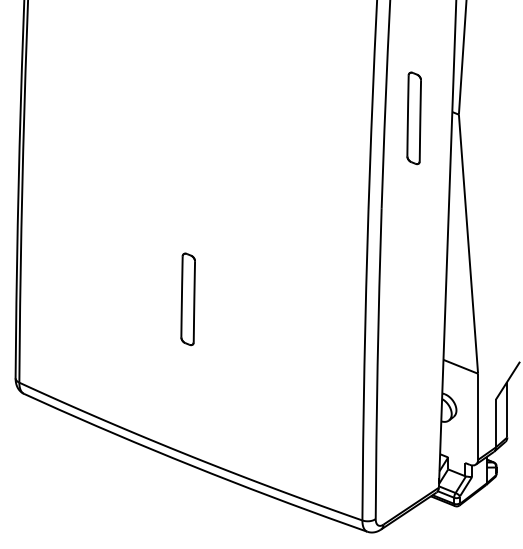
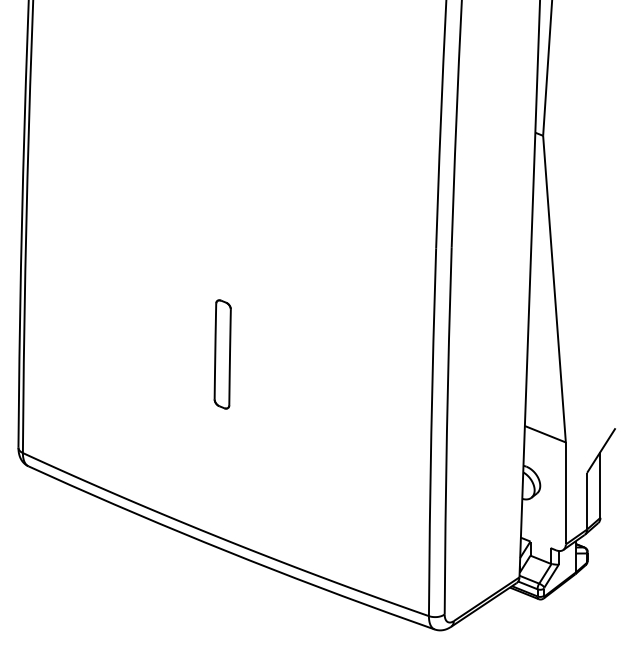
part: (413, 118) -> (489, 140), removed

